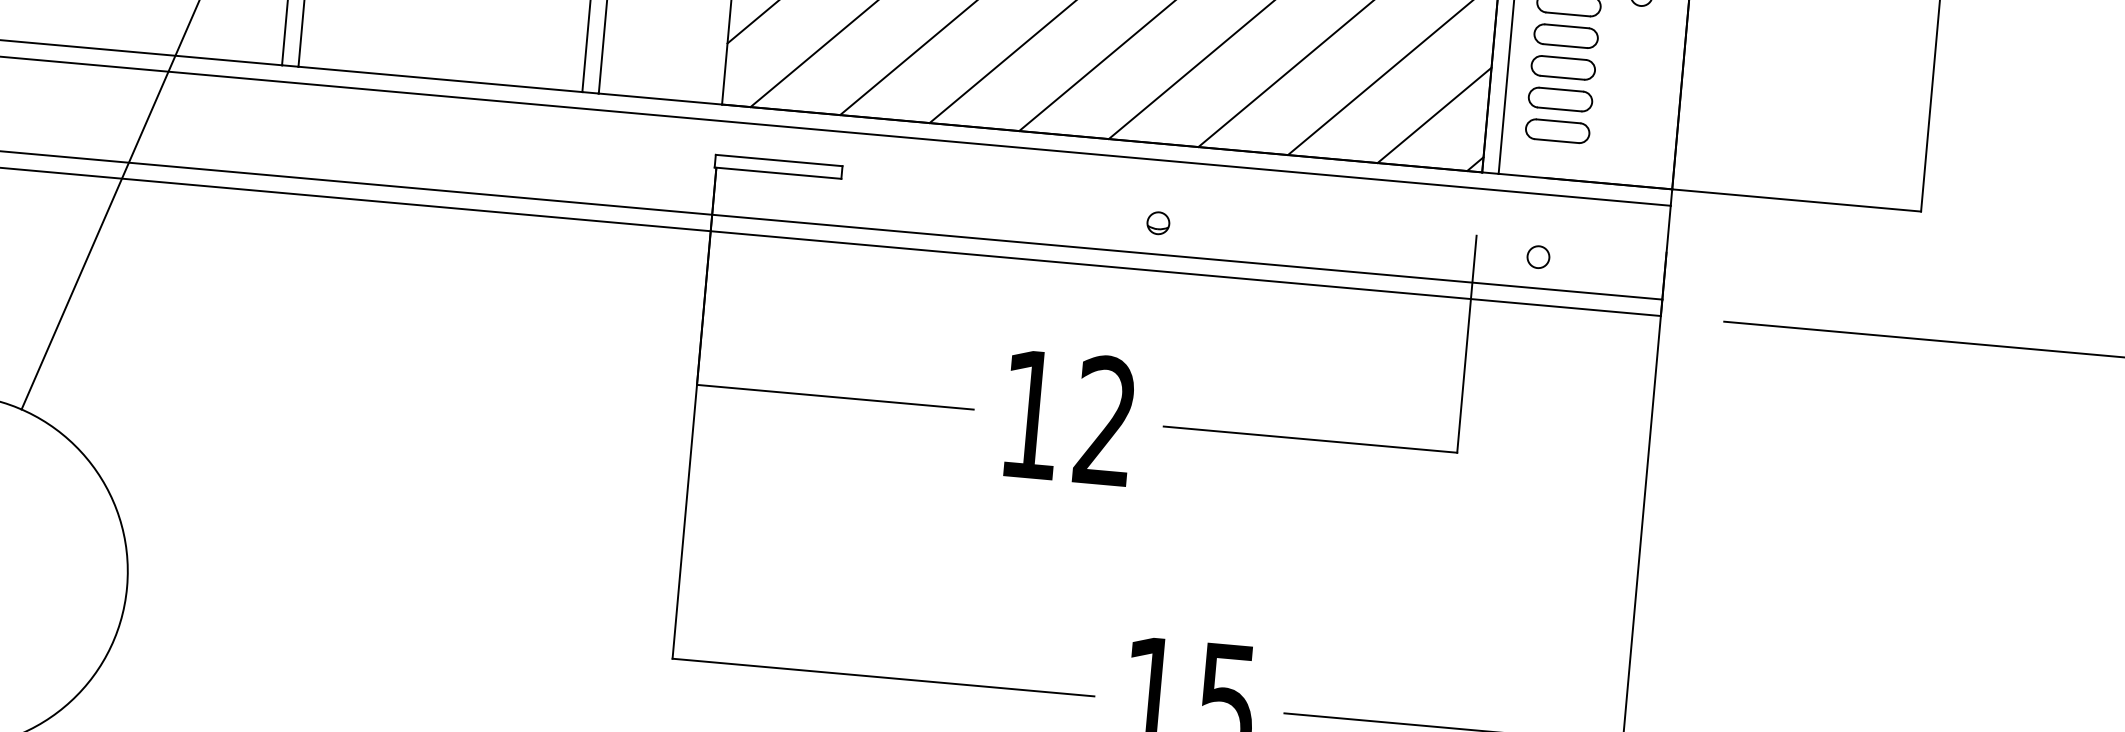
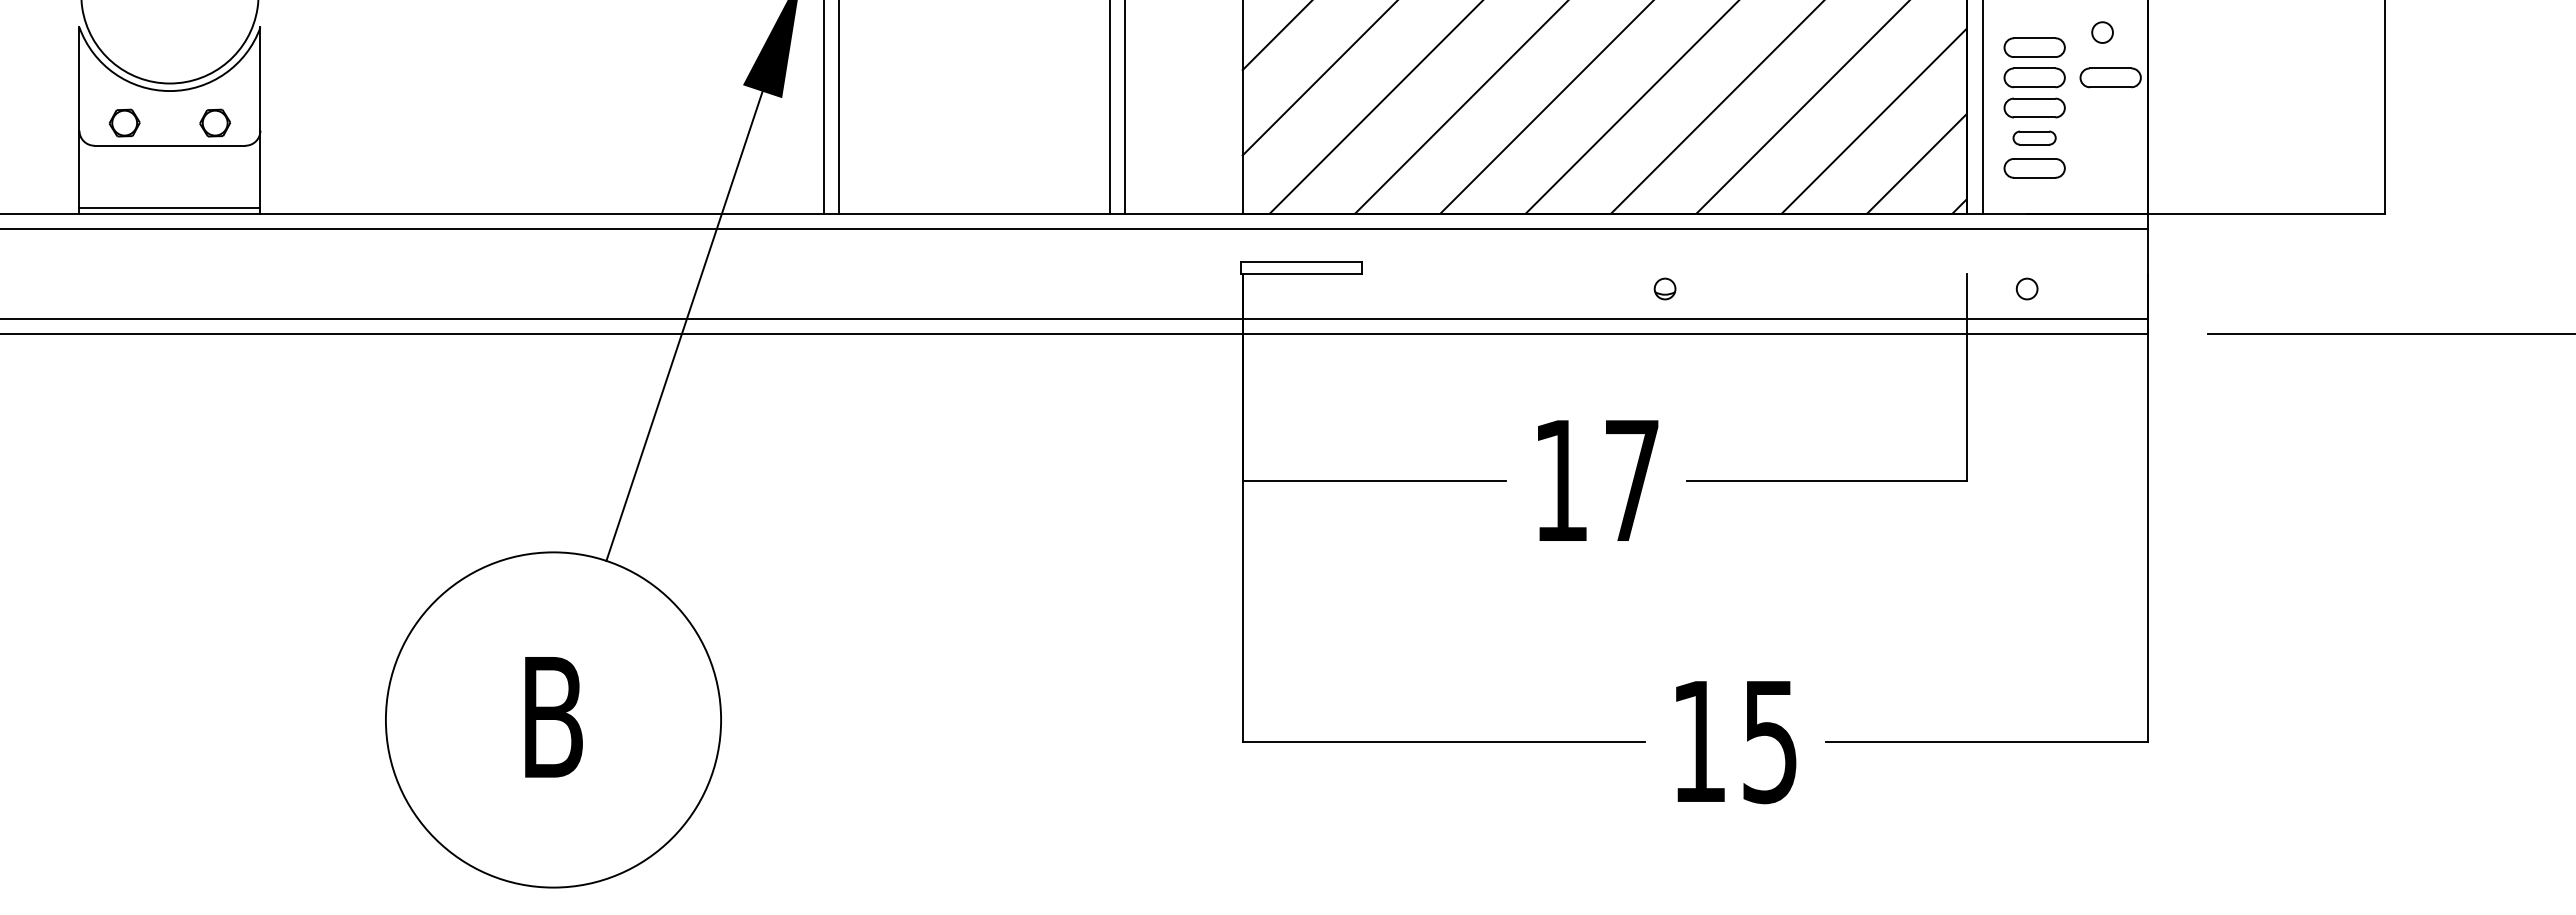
part: (1645, 42) -> (2110, 77), added
part: (1560, 98) -> (2034, 137), size x0.7
text: (1105, 420) -> (1631, 479), 12 -> 17

